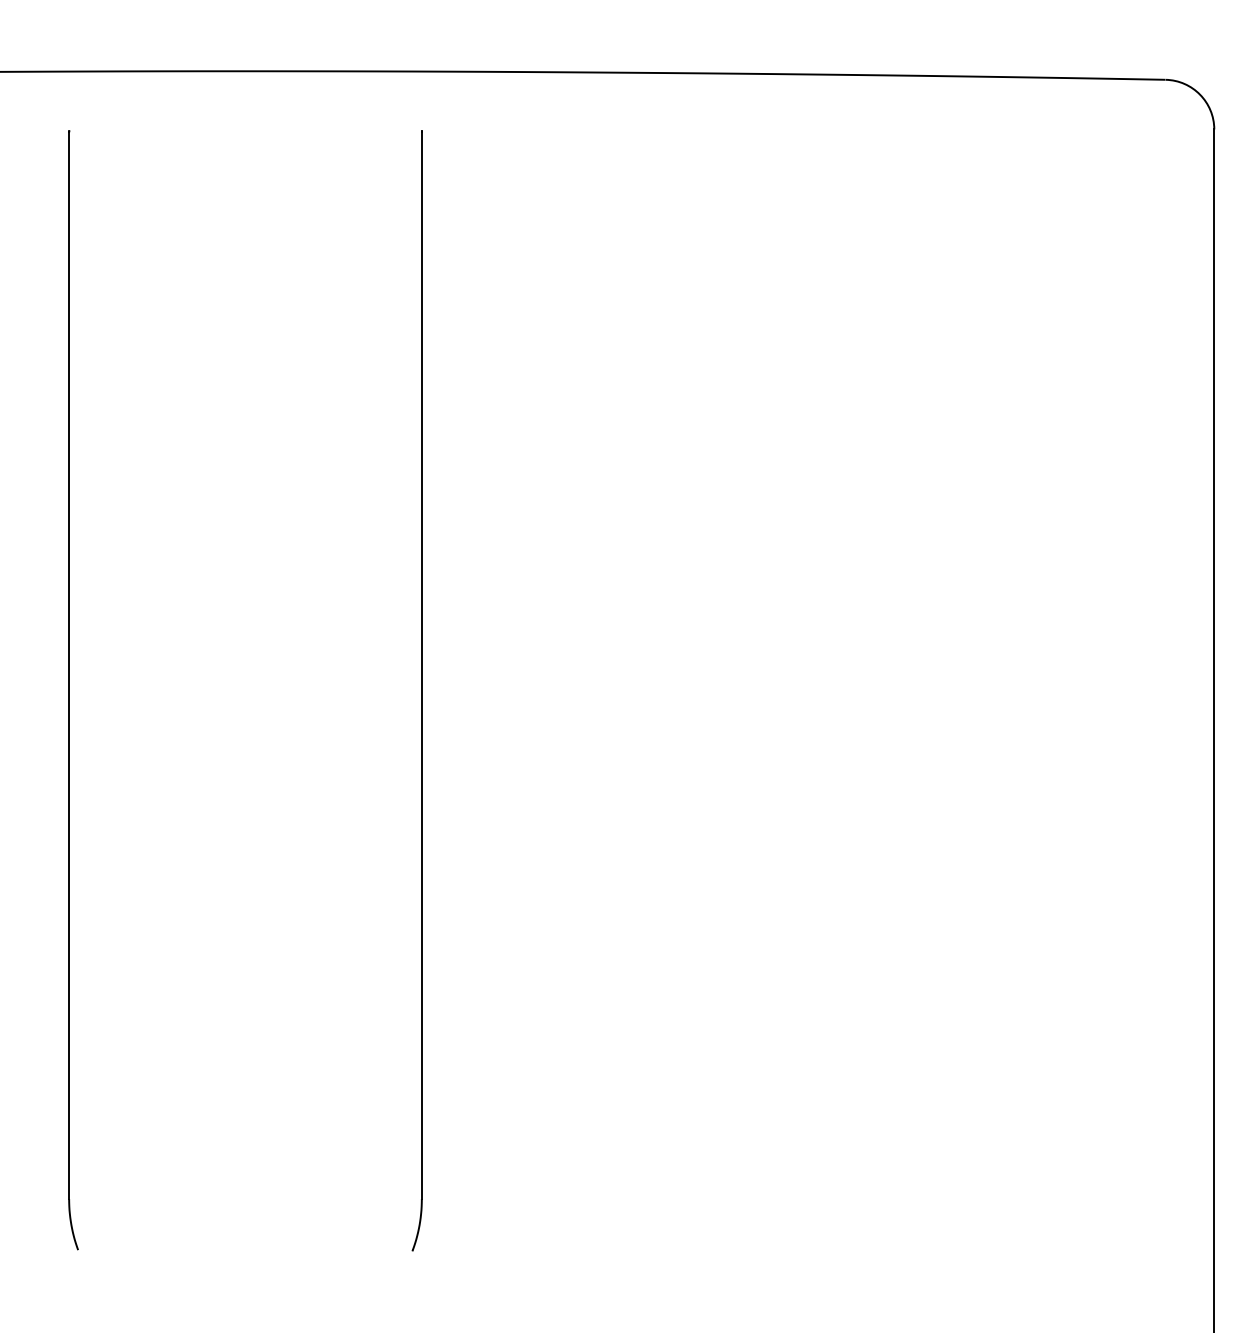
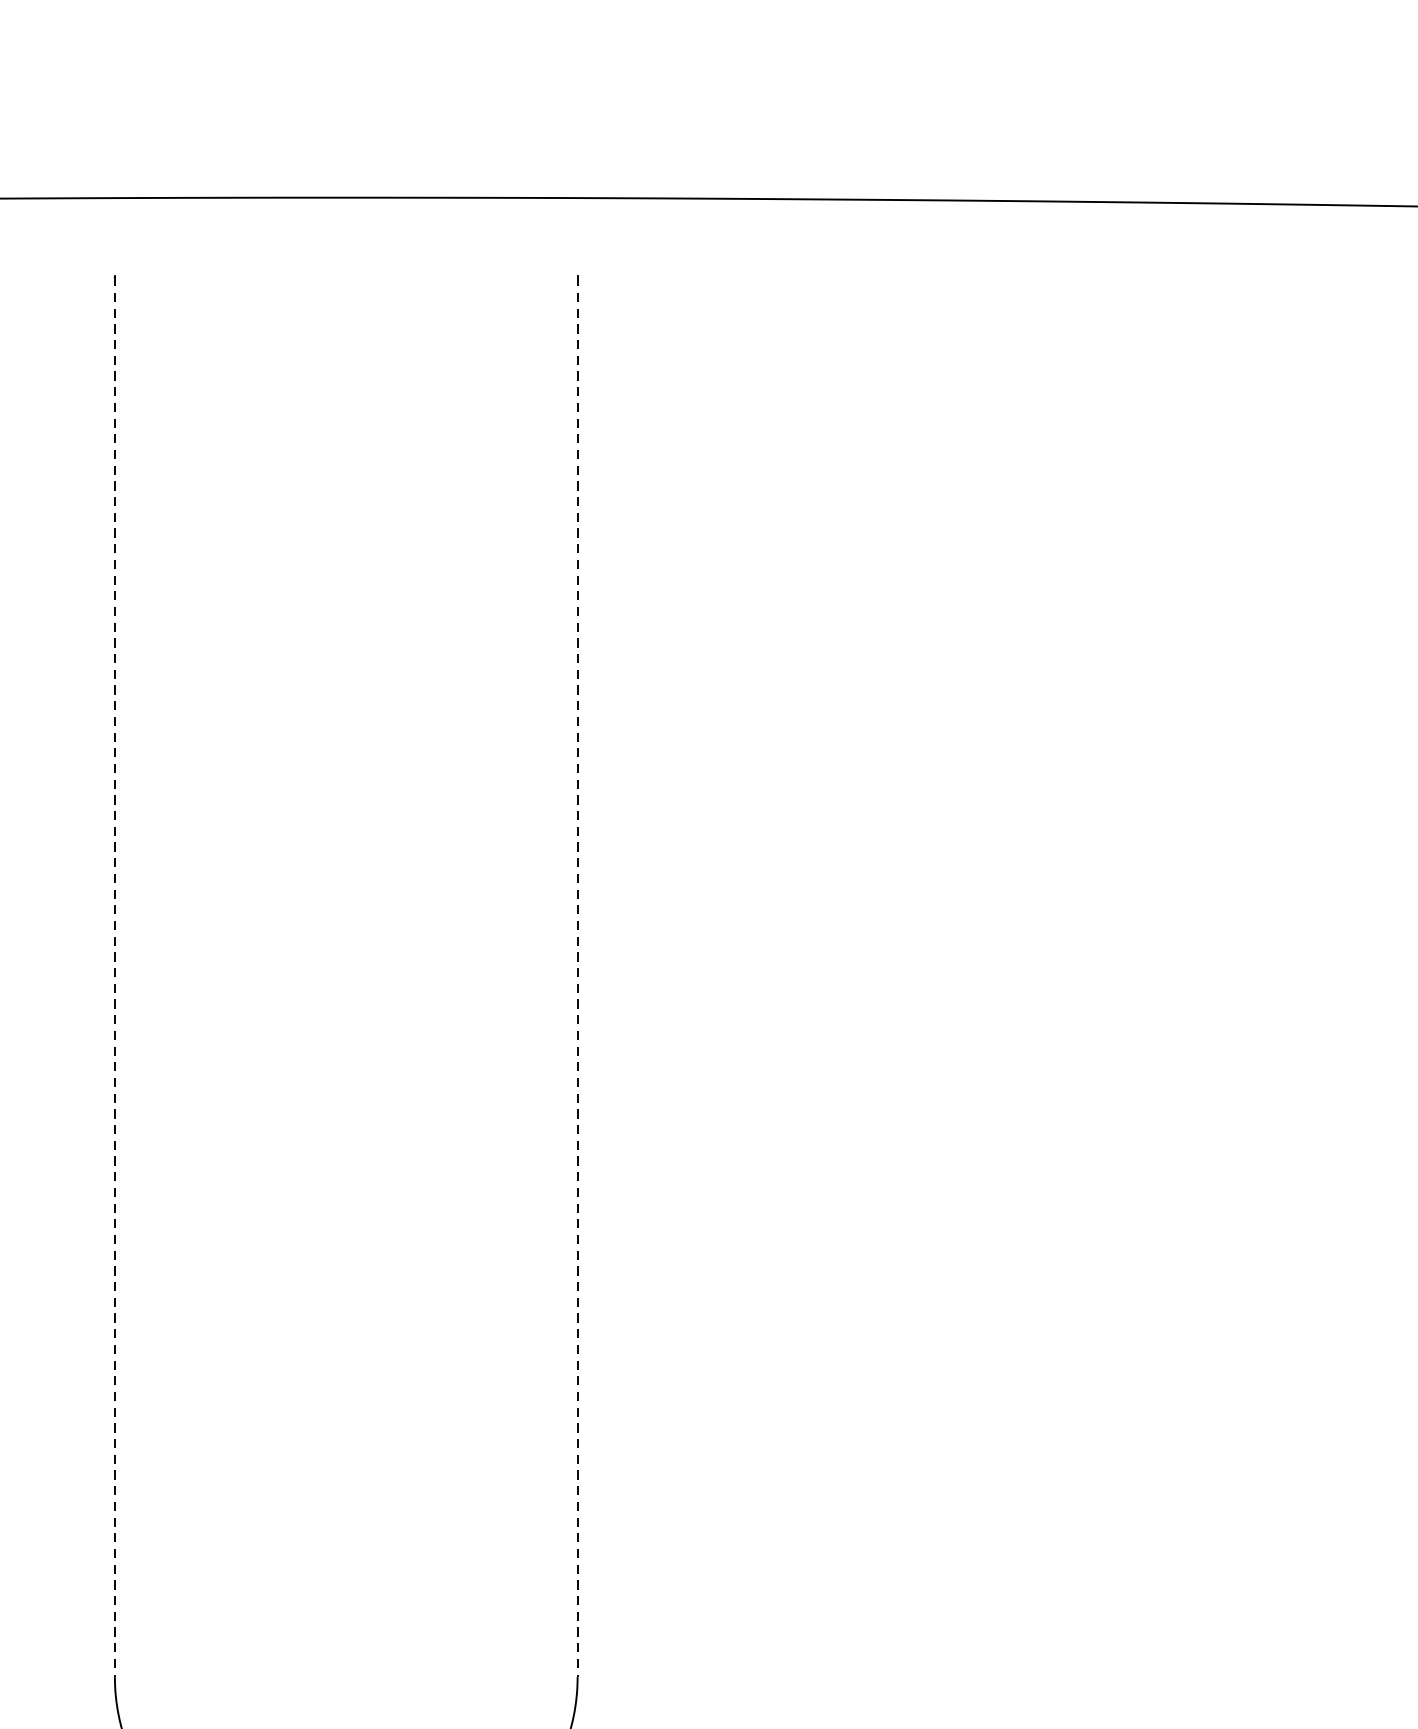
line: (69, 665) -> (115, 977), solid -> dashed
line: (421, 665) -> (577, 977), solid -> dashed

